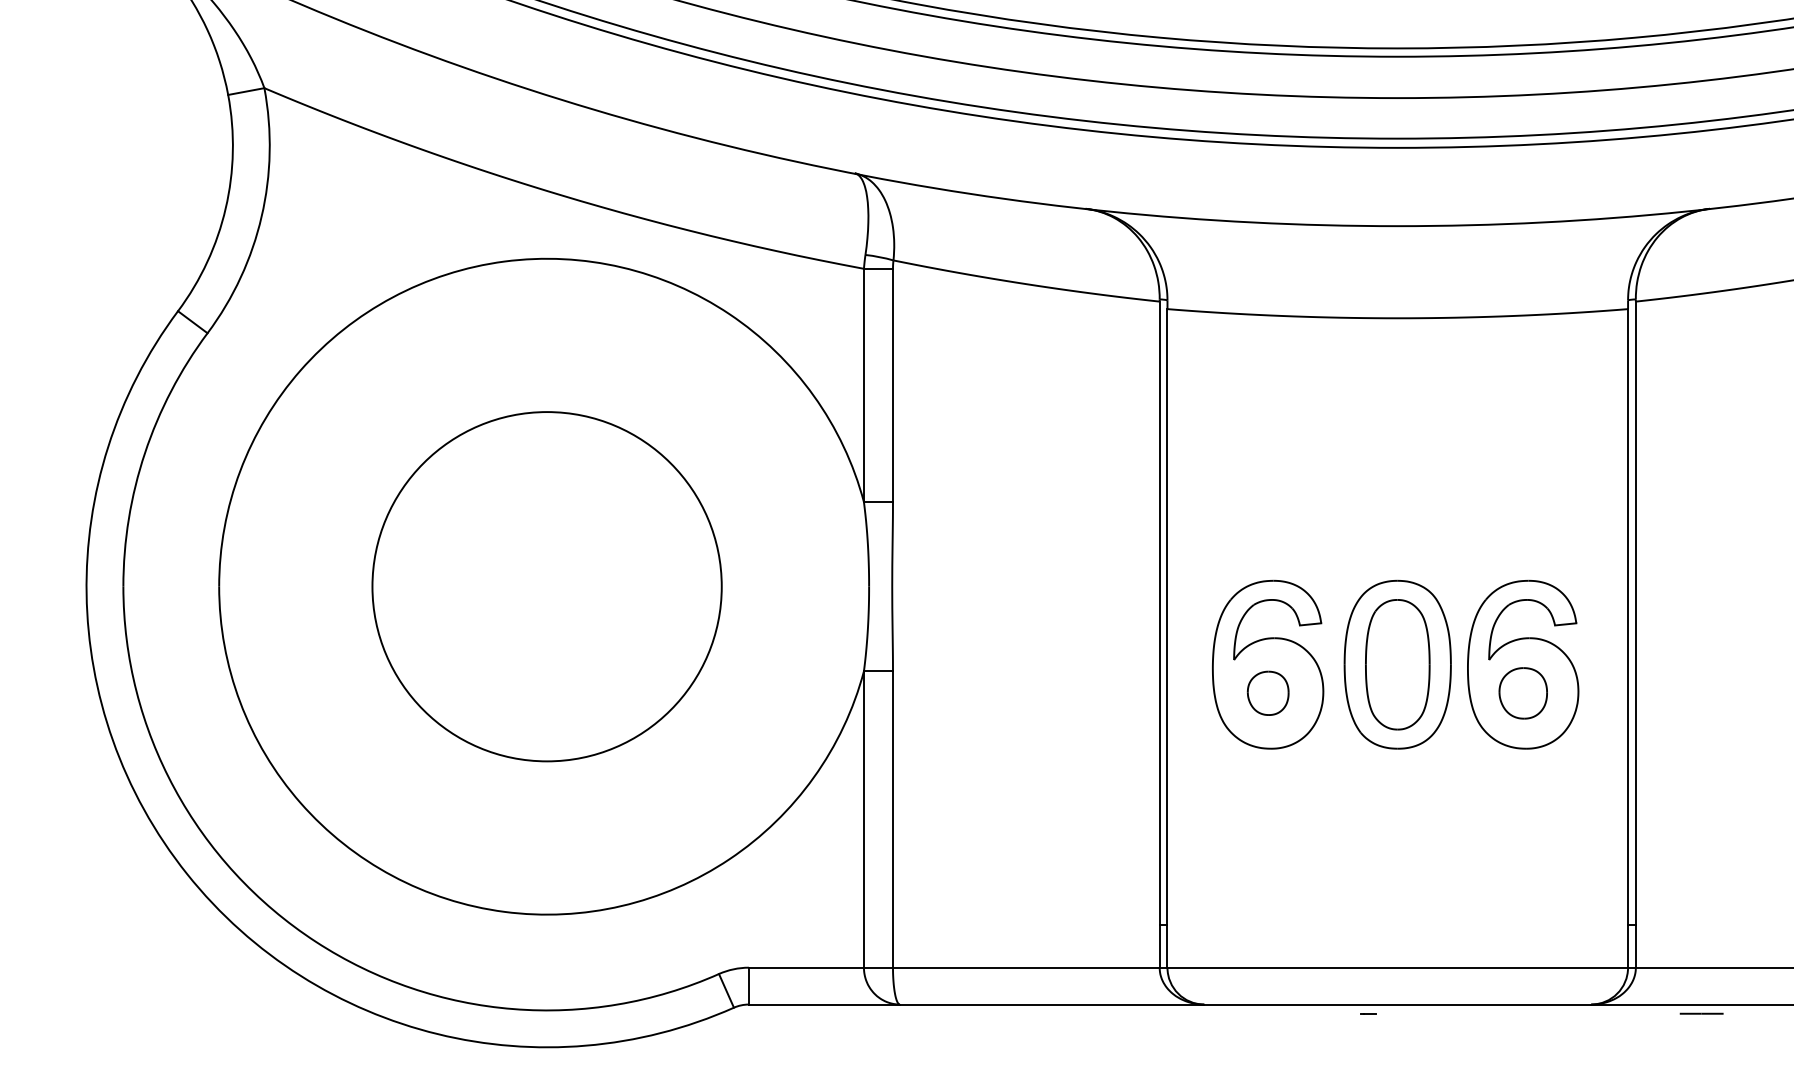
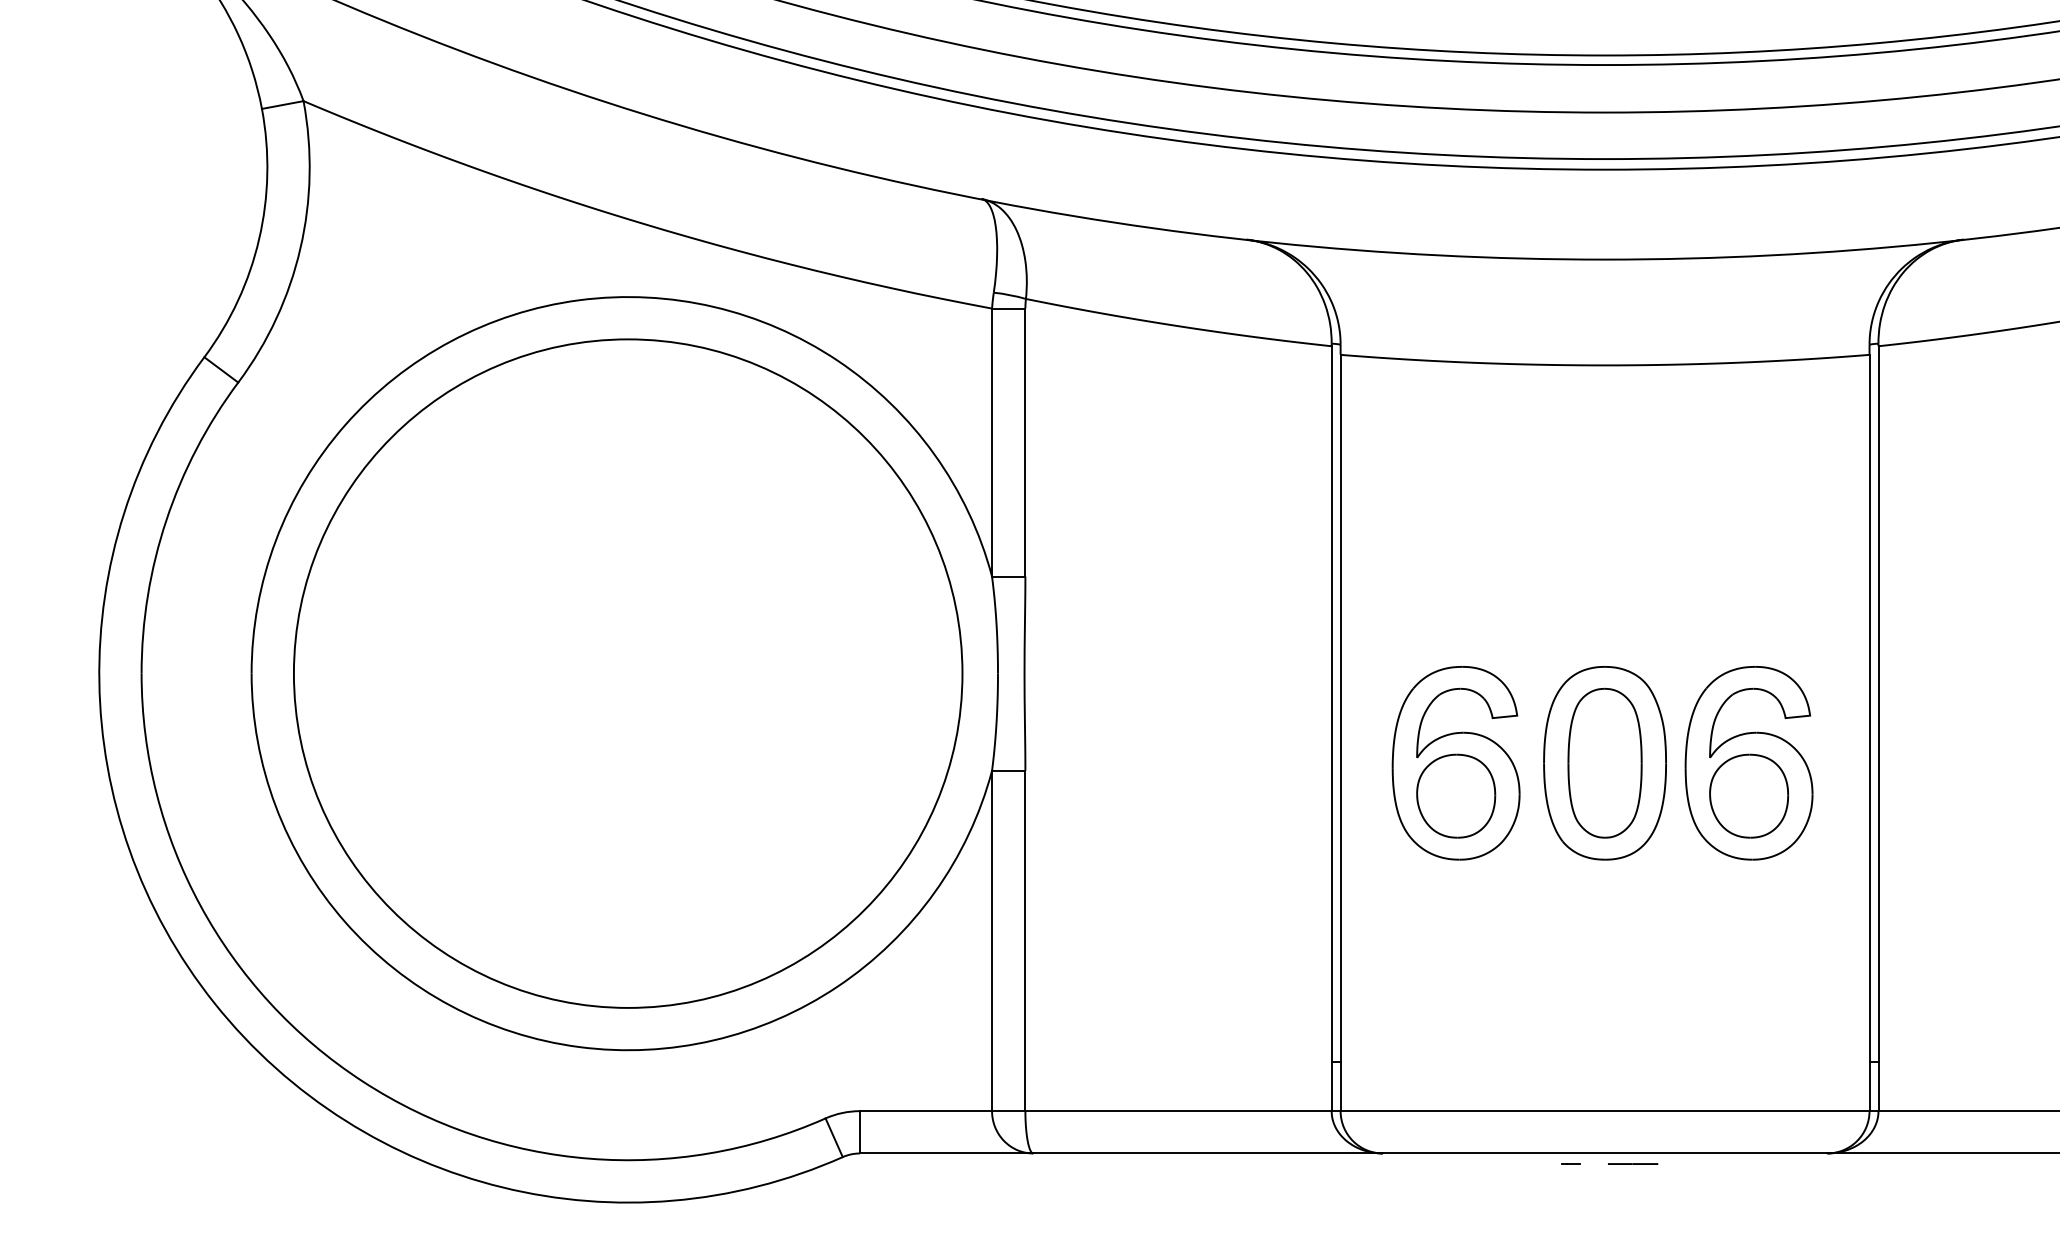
circle: (546, 586) -> (627, 673), size x1.67
part: (1268, 692) -> (1456, 795), size x1.67
part: (1523, 692) -> (1749, 795), size x1.43
line: (1702, 1013) -> (1633, 1163), moved

